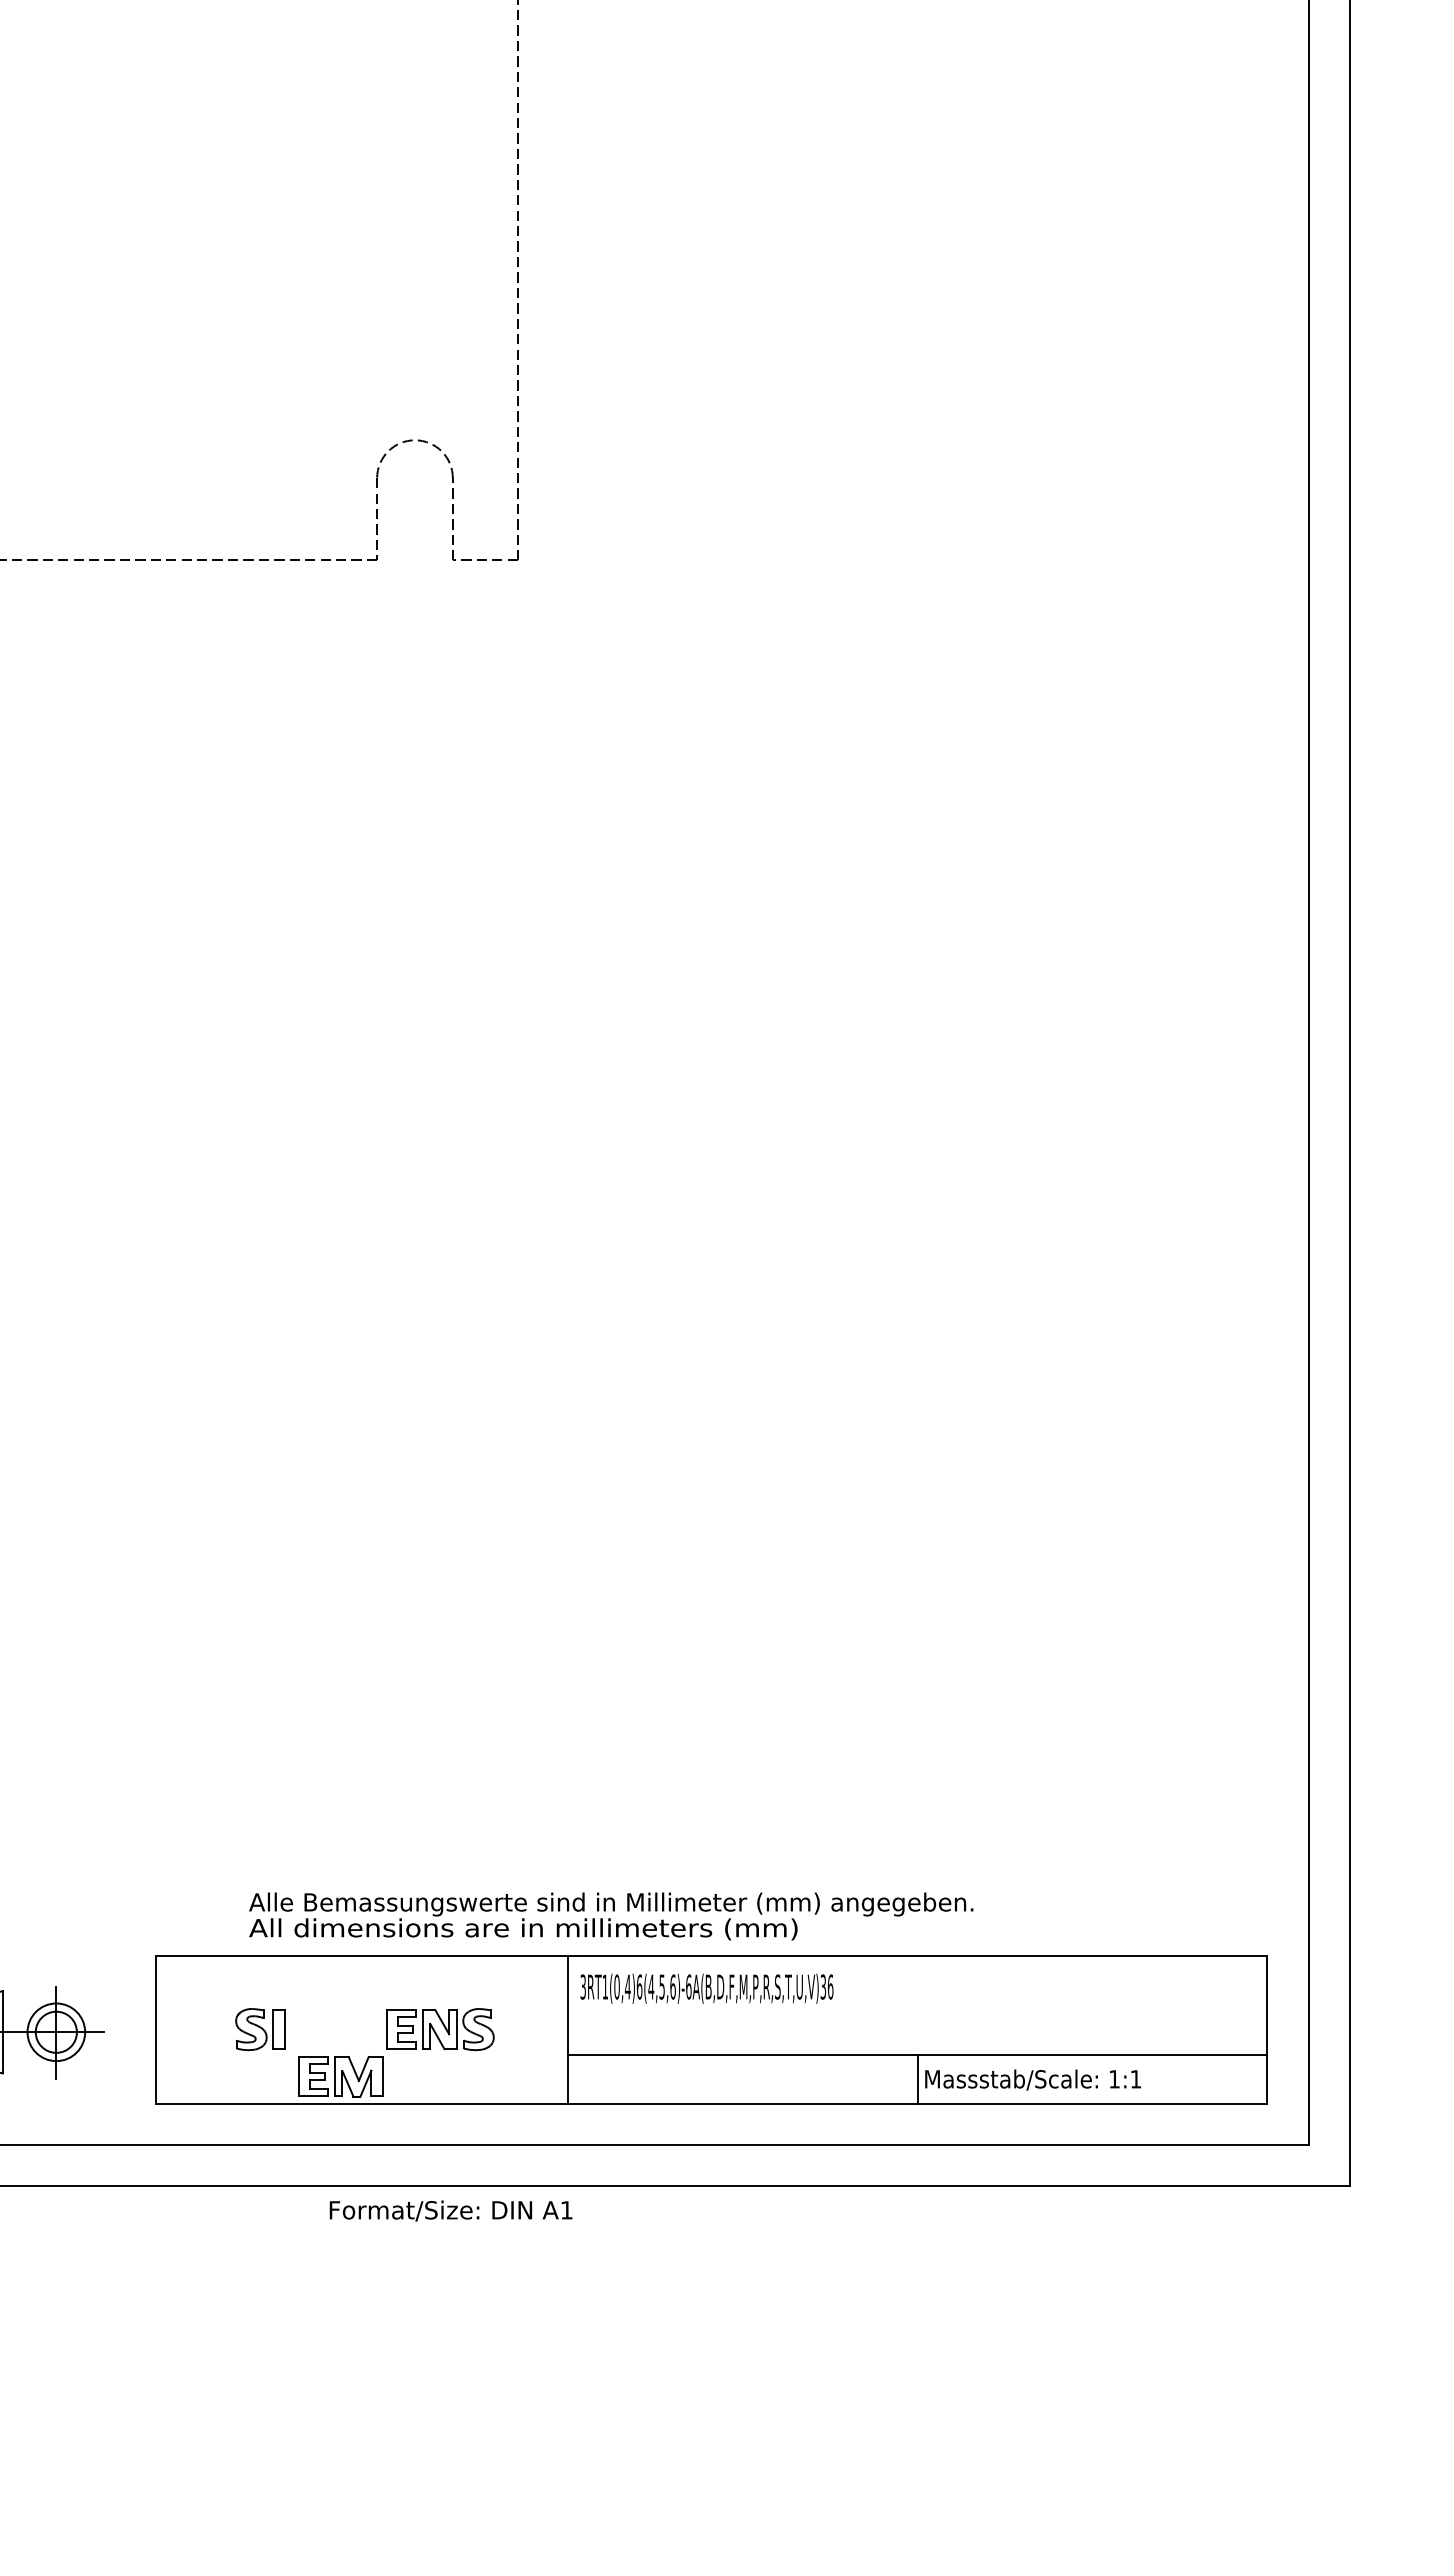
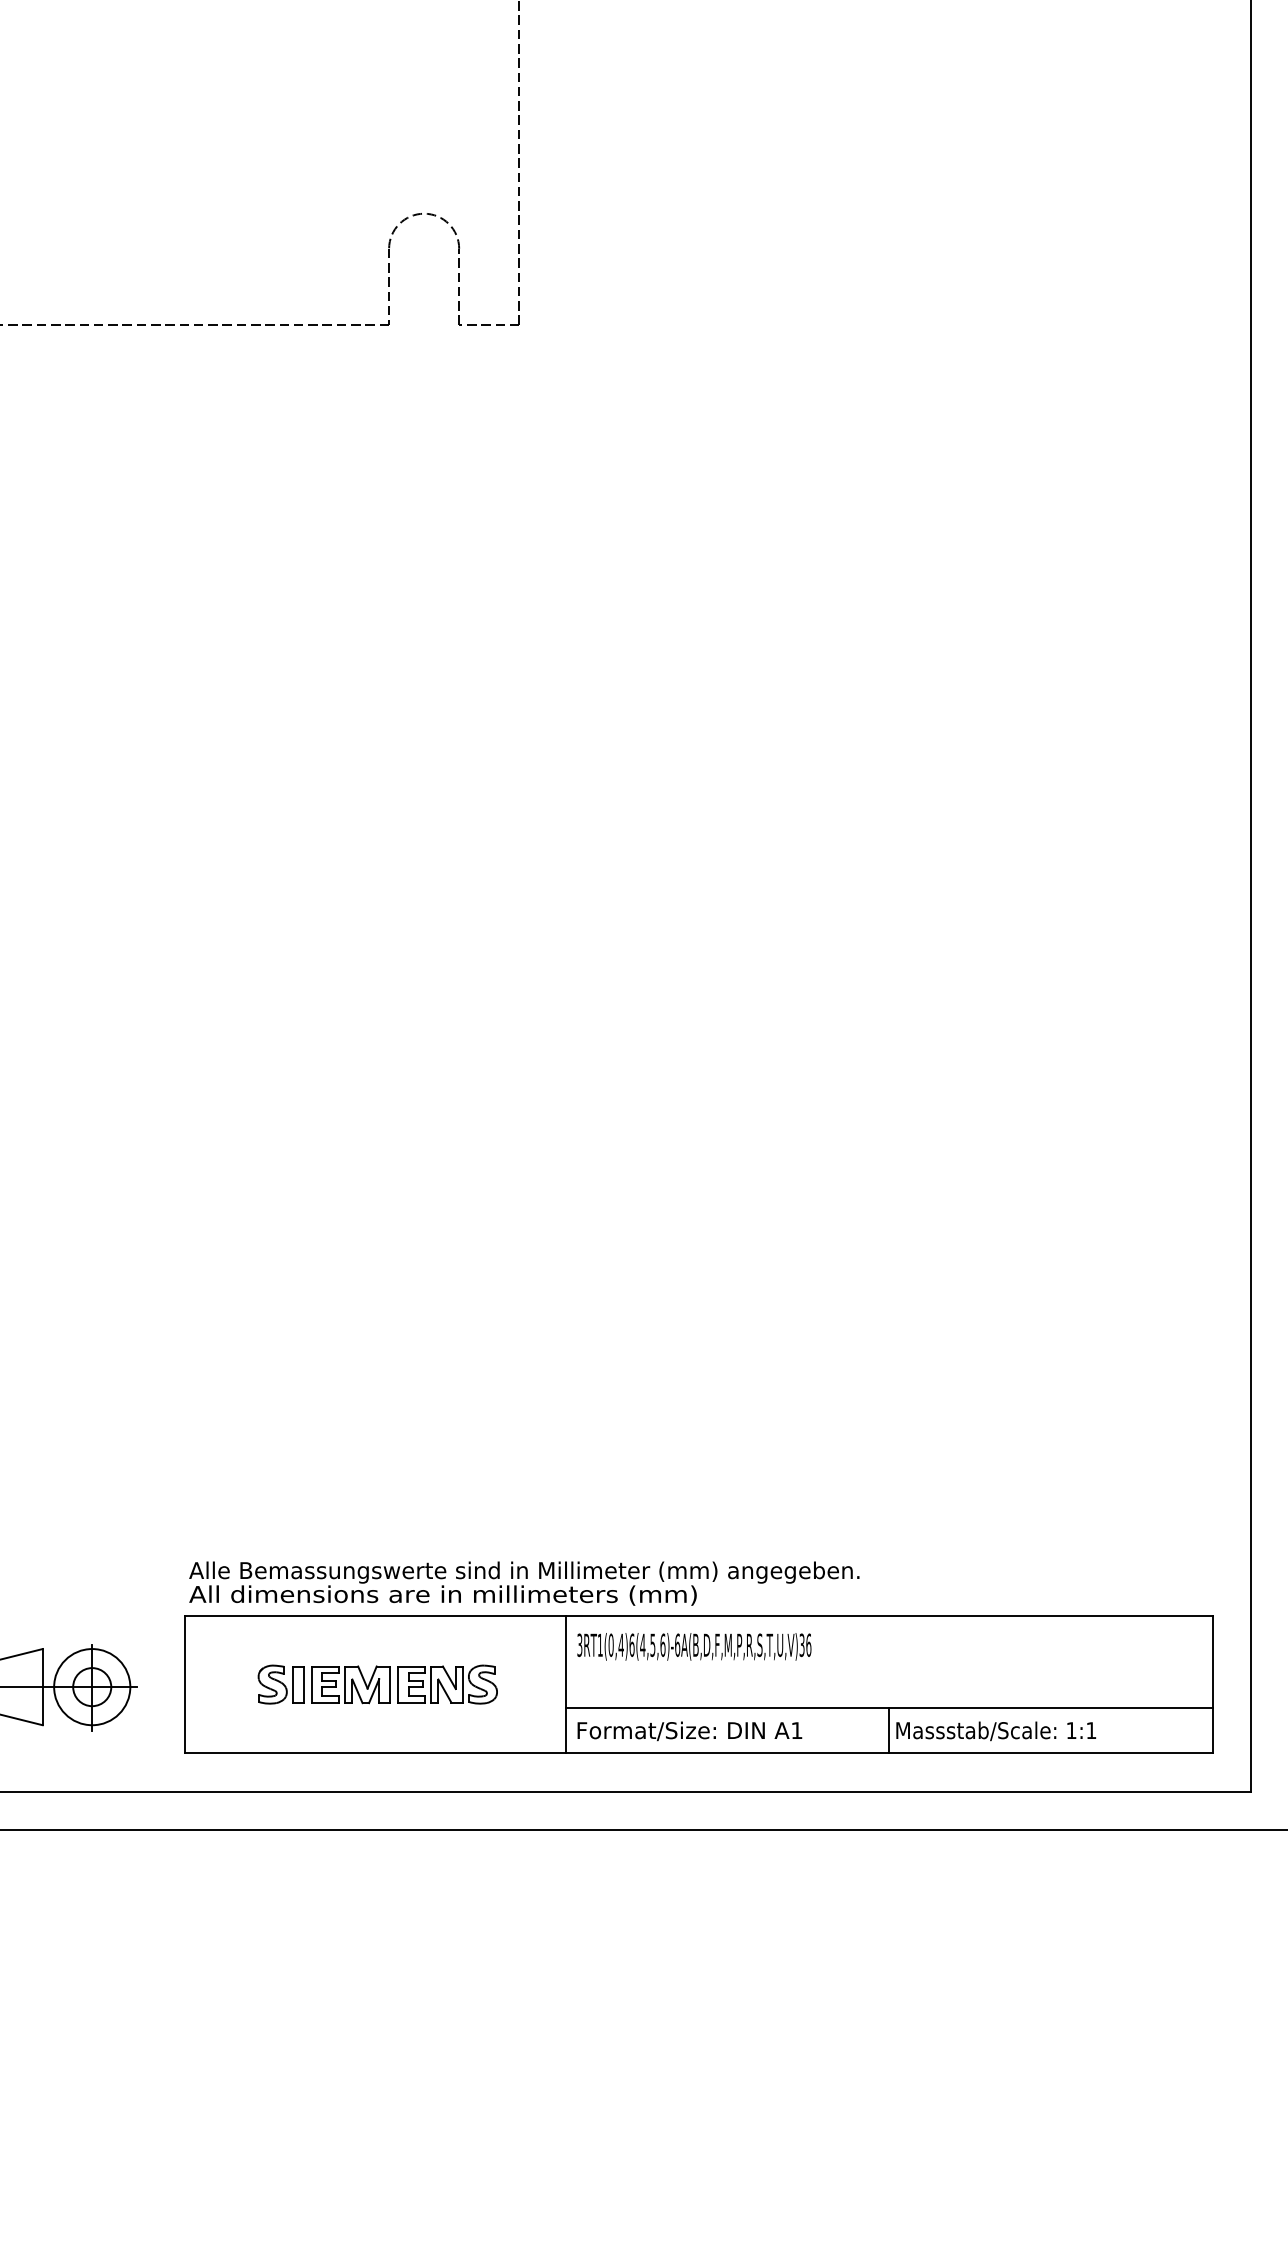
text: (611, 1916) -> (524, 1583), moved
circle: (56, 2032) -> (92, 1687), size x1.43
part: (340, 2076) -> (350, 1684), moved
text: (450, 2210) -> (689, 1730), moved

